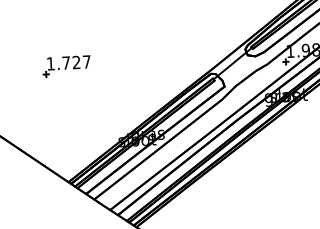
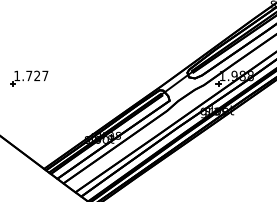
part: (66, 66) -> (29, 78), moved

